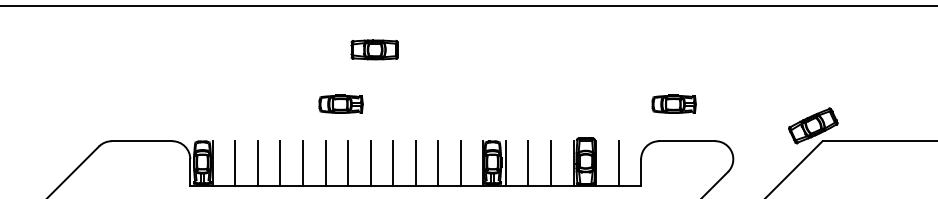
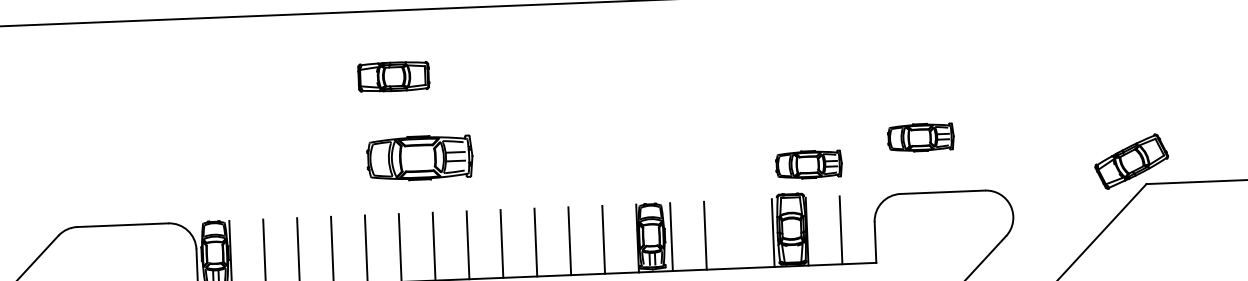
part: (374, 49) -> (393, 76), moved
part: (340, 103) -> (419, 156), size x1.6
part: (598, 118) -> (808, 163), added
line: (550, 163) -> (738, 234), removed

